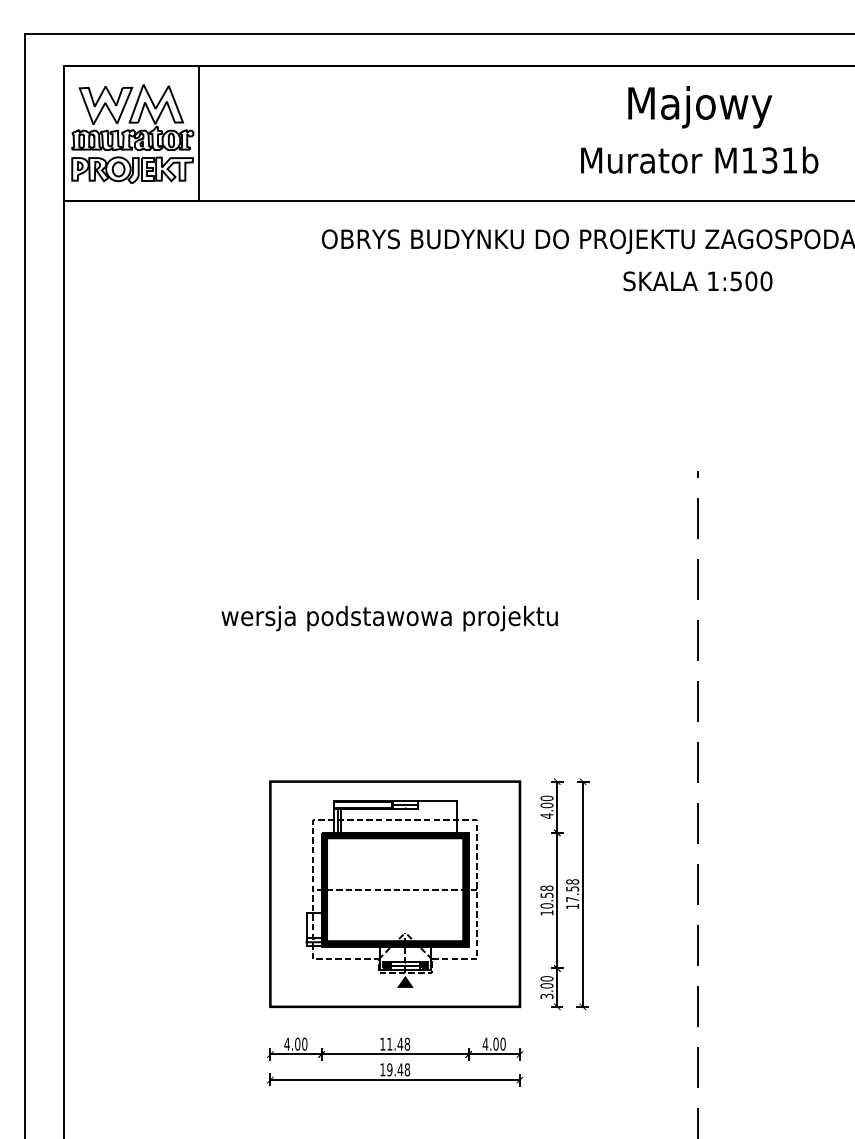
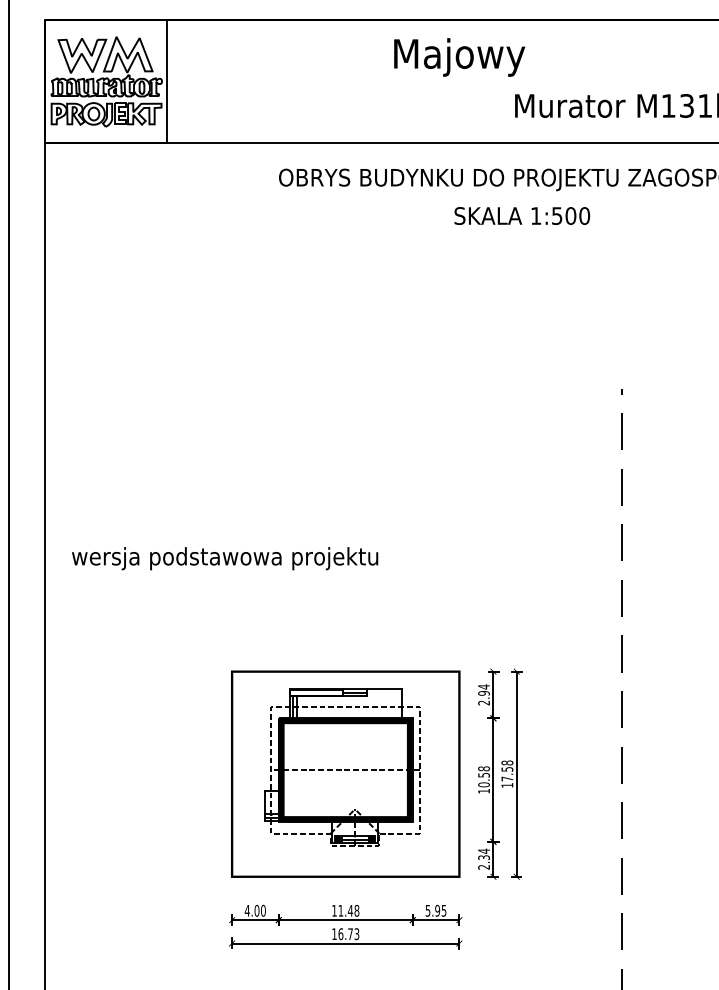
text: (700, 107) -> (459, 57), moved
text: (697, 281) -> (521, 216), moved
text: (389, 618) -> (224, 558), moved
text: (546, 806) -> (483, 694), 4.00 -> 2.94
fill: (404, 981) -> (354, 853), removed
text: (546, 987) -> (483, 859), 3.00 -> 2.34
text: (493, 1043) -> (435, 910), 4.00 -> 5.95
text: (398, 1069) -> (348, 933), 19.48 -> 16.73

